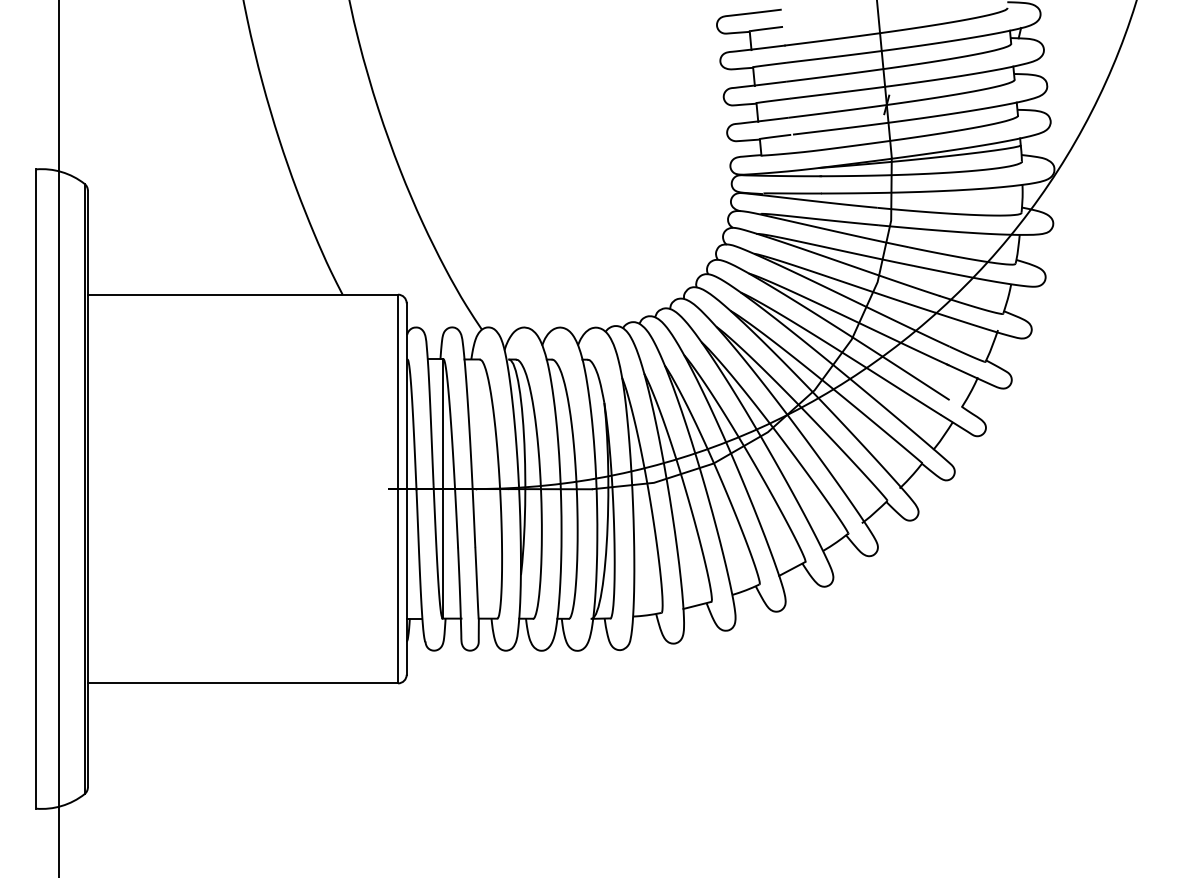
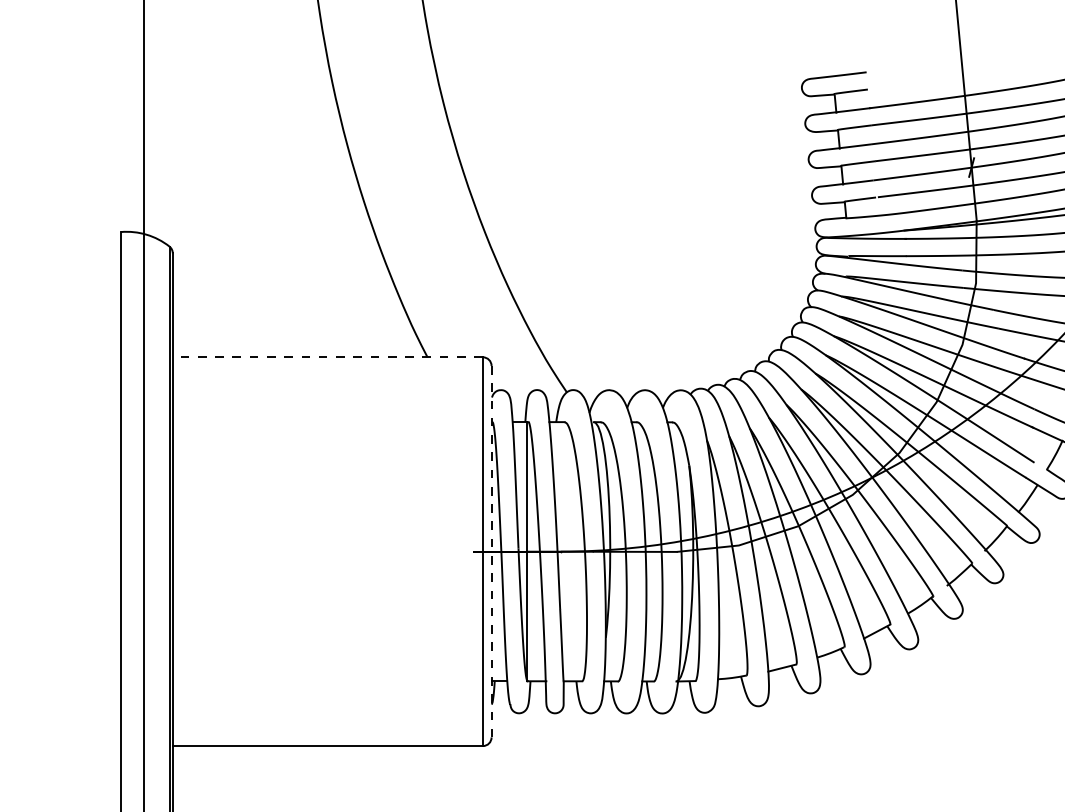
line: (242, 294) -> (327, 357), solid -> dashed
line: (406, 489) -> (491, 552), solid -> dashed

